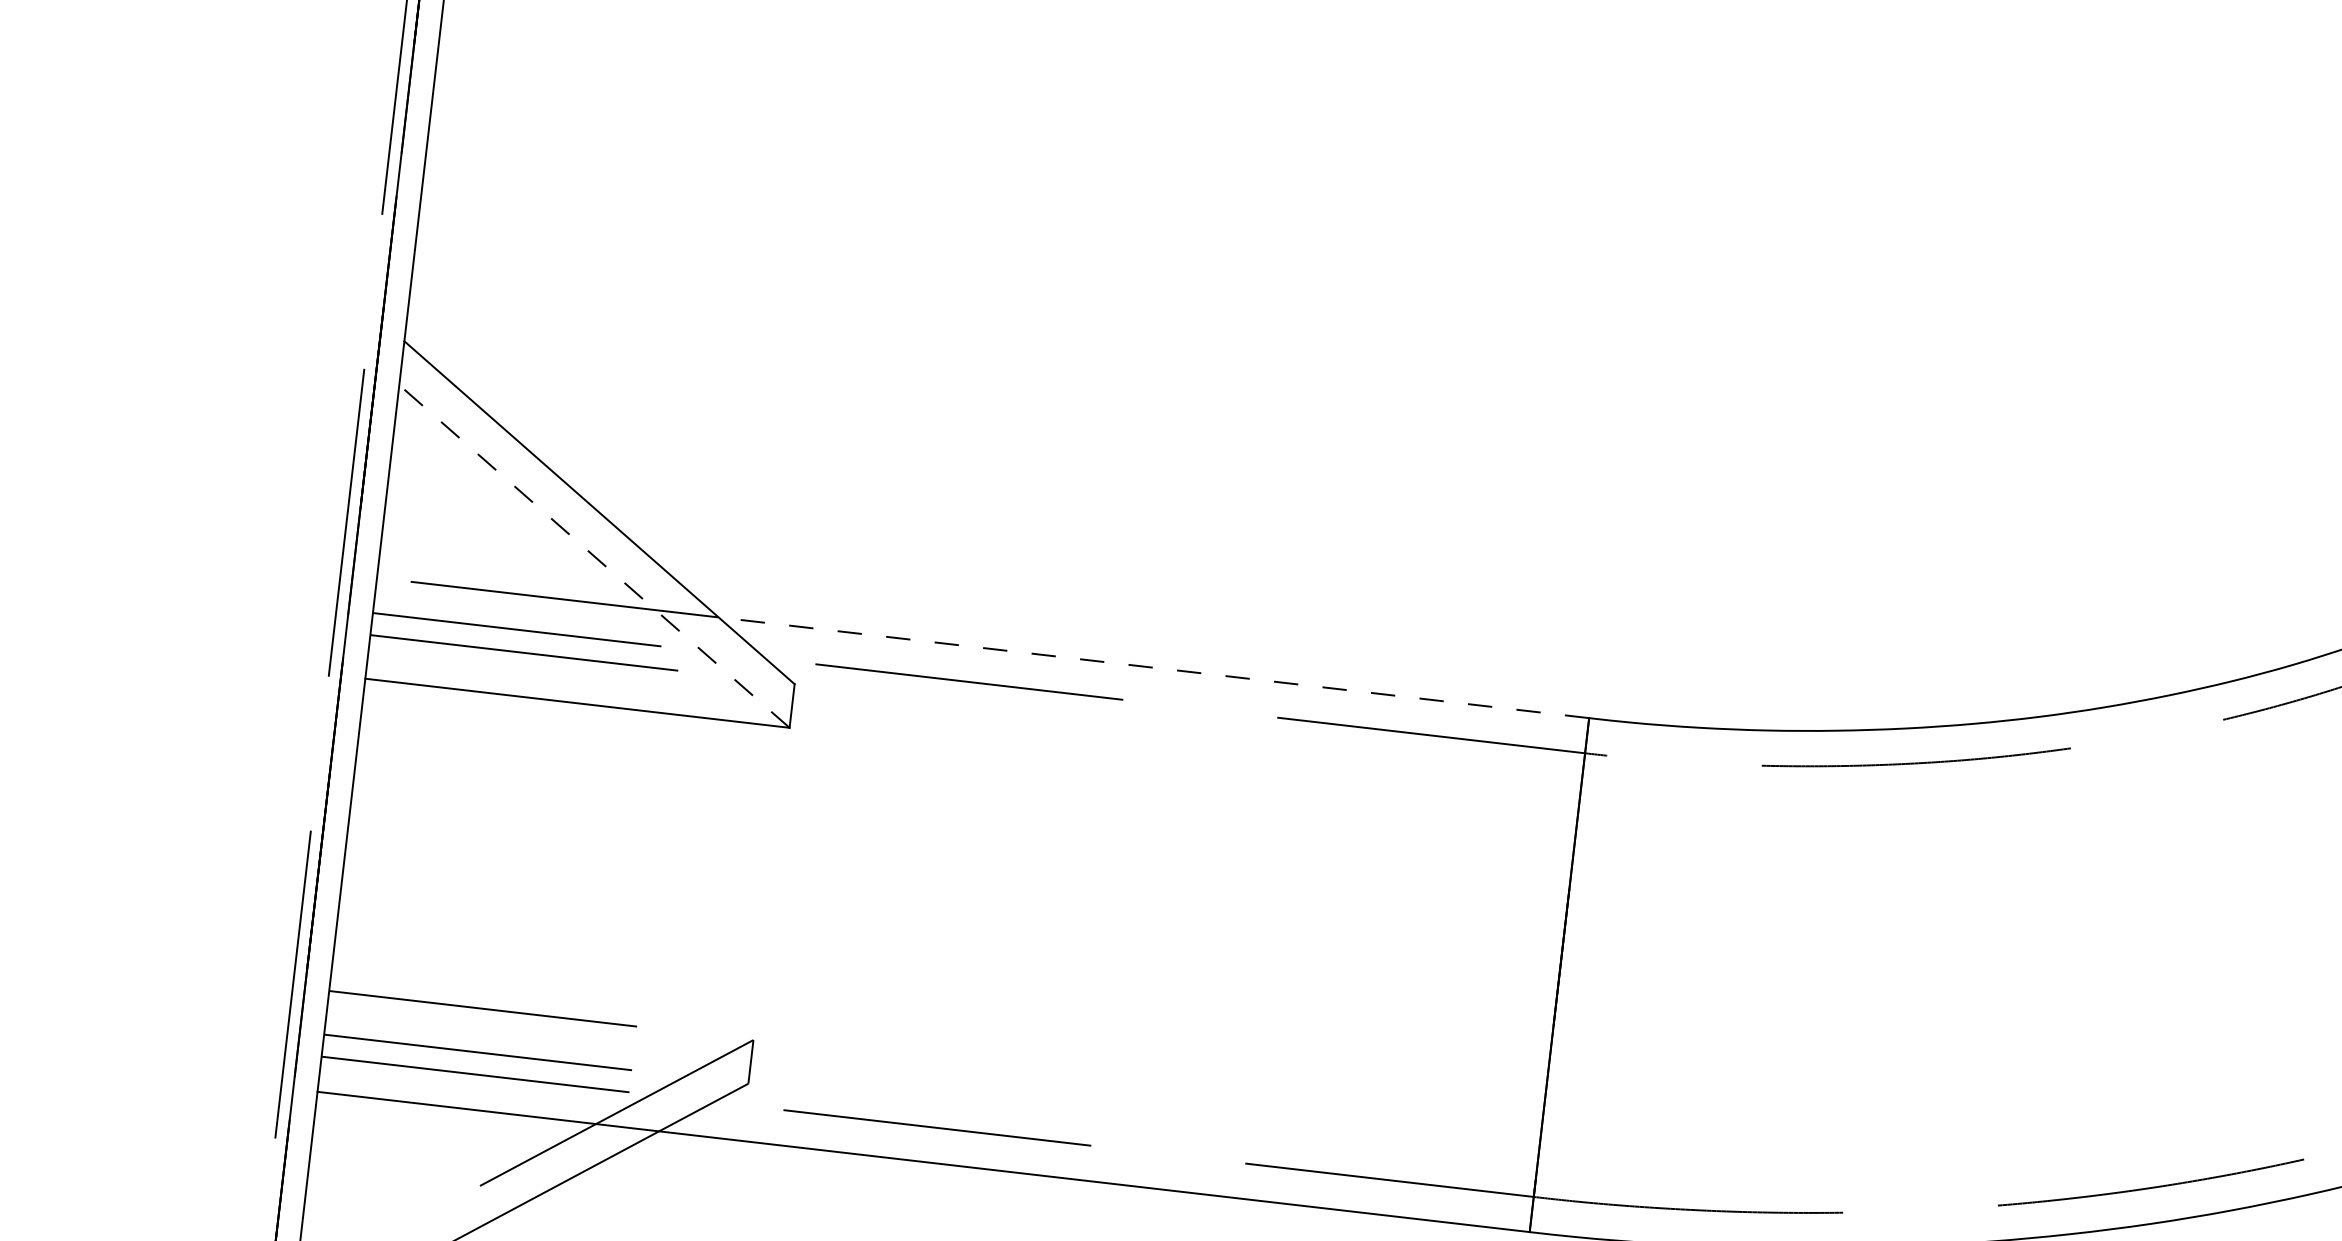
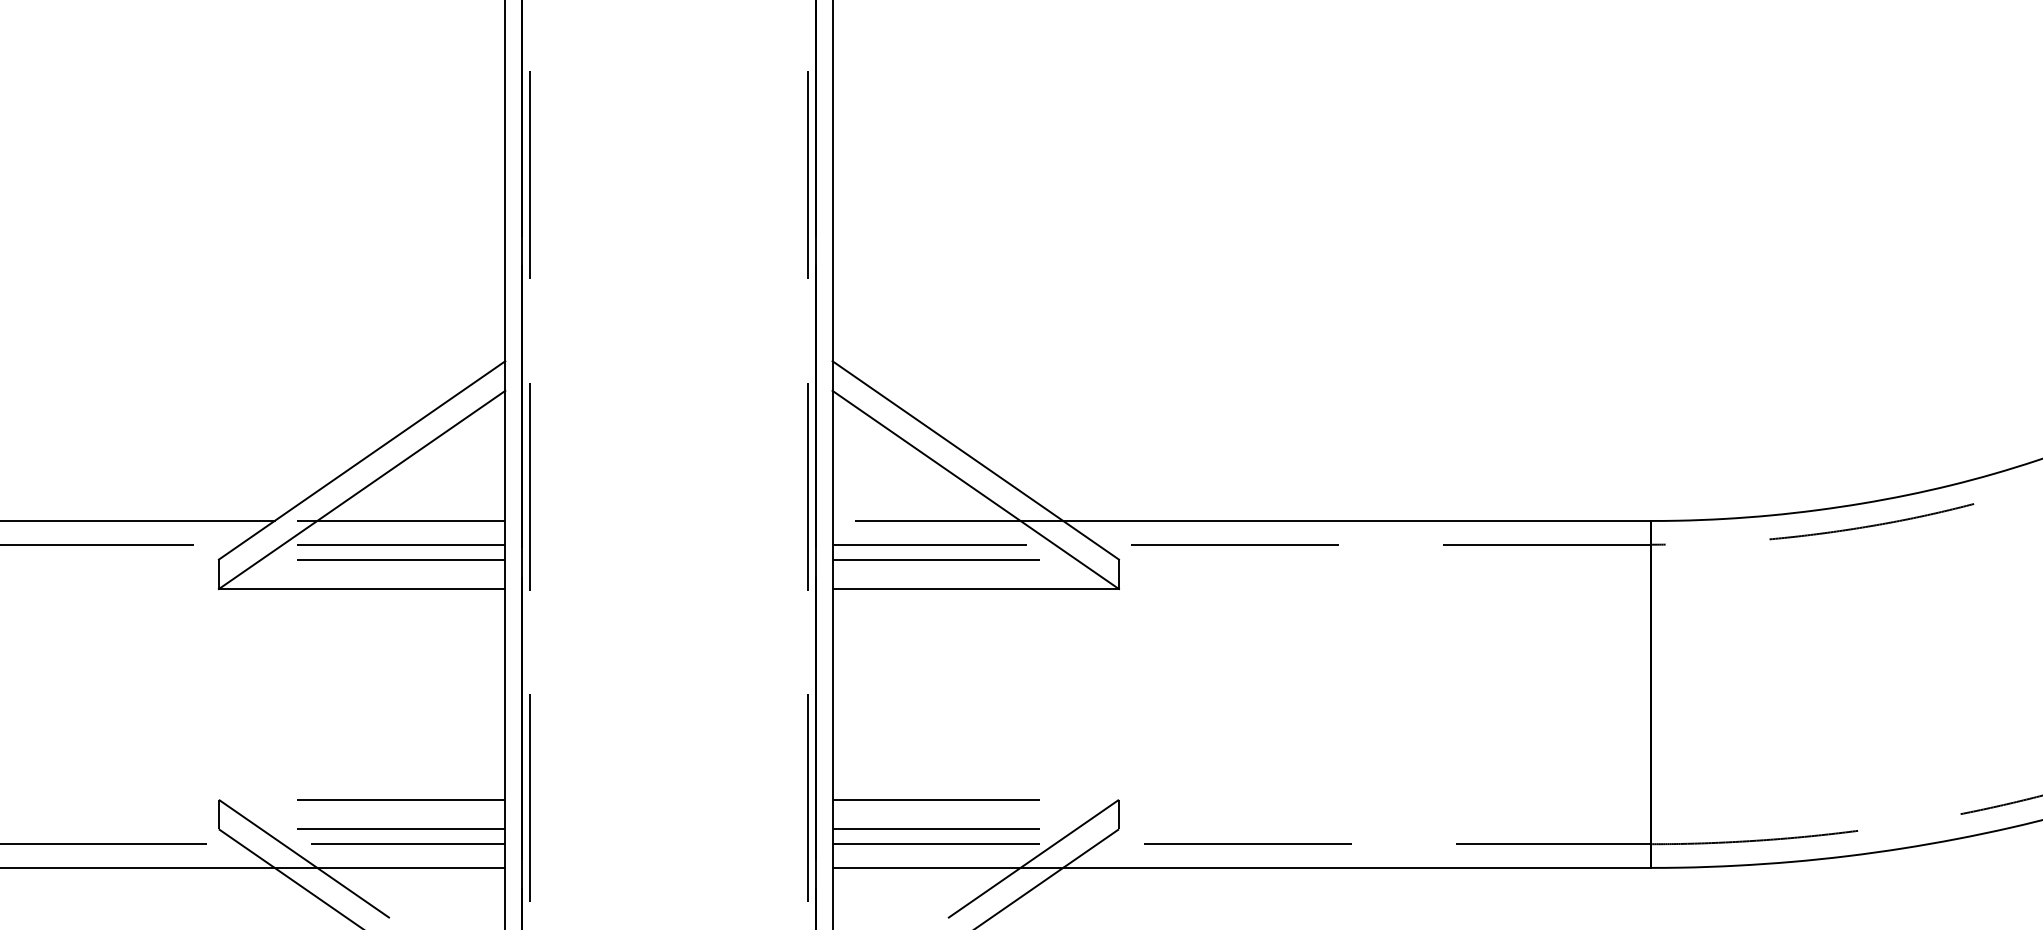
line: (594, 555) -> (975, 489), dashed -> solid
line: (1154, 667) -> (1357, 520), dashed -> solid

